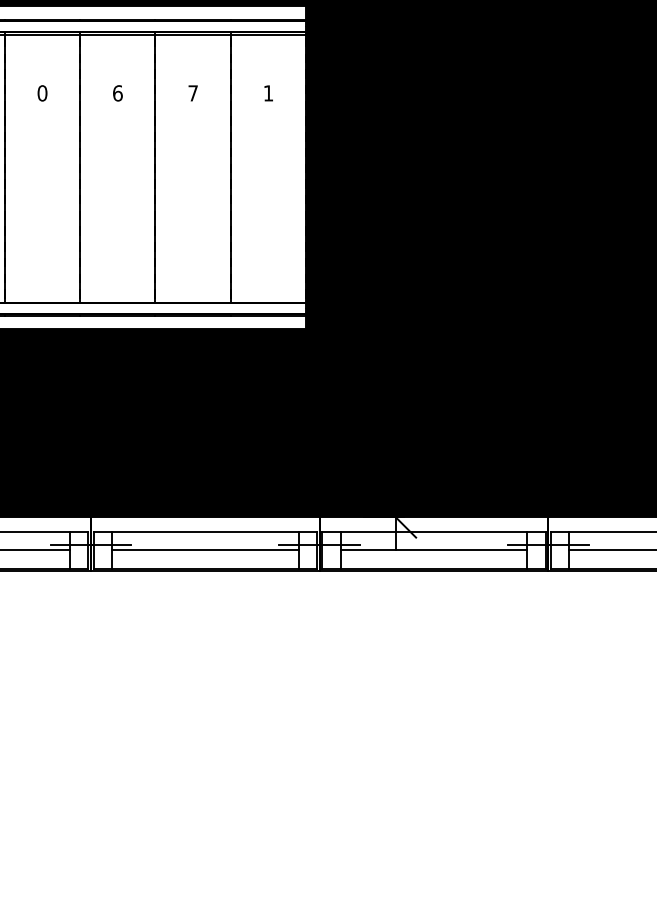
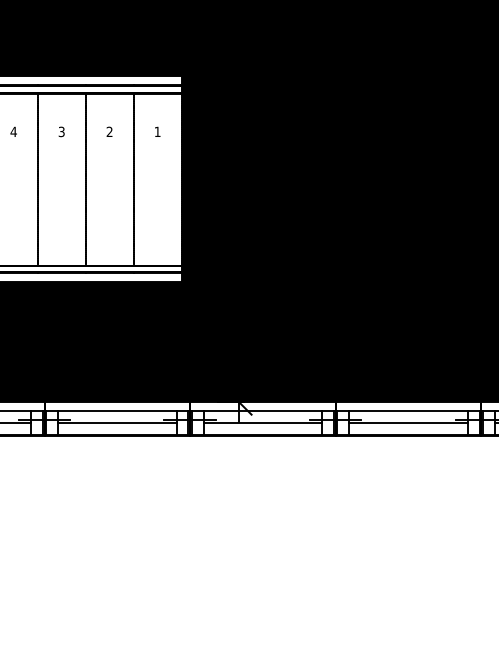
text: (42, 92) -> (13, 131), 0 -> 4
text: (117, 92) -> (61, 131), 6 -> 3
text: (192, 92) -> (109, 131), 7 -> 2

